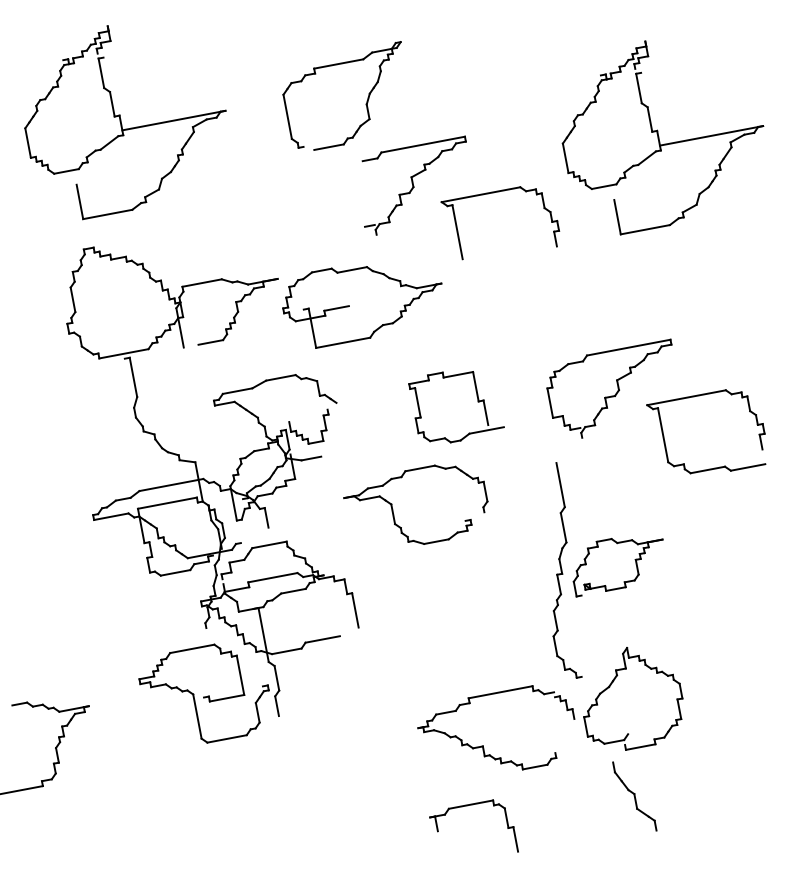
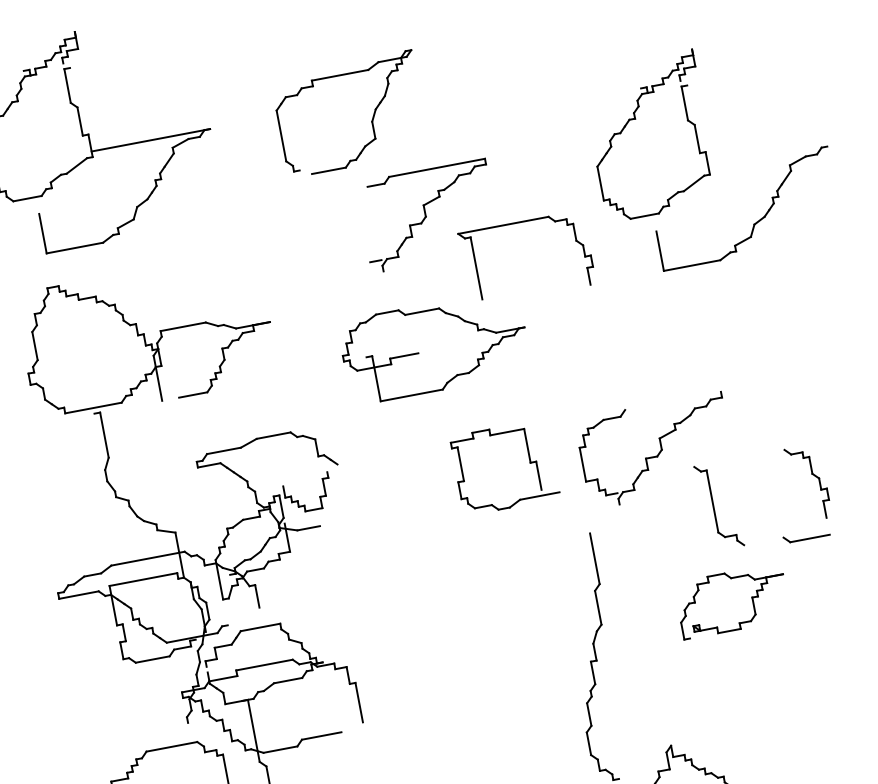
line: (711, 135) -> (768, 157), removed
part: (362, 307) -> (433, 354), moved
line: (628, 347) -> (672, 400), removed
line: (686, 397) -> (739, 458), removed
part: (477, 402) -> (529, 463), moved
line: (707, 469) -> (763, 540), removed
part: (393, 509) -> (402, 586), removed
part: (623, 581) -> (738, 622), moved

